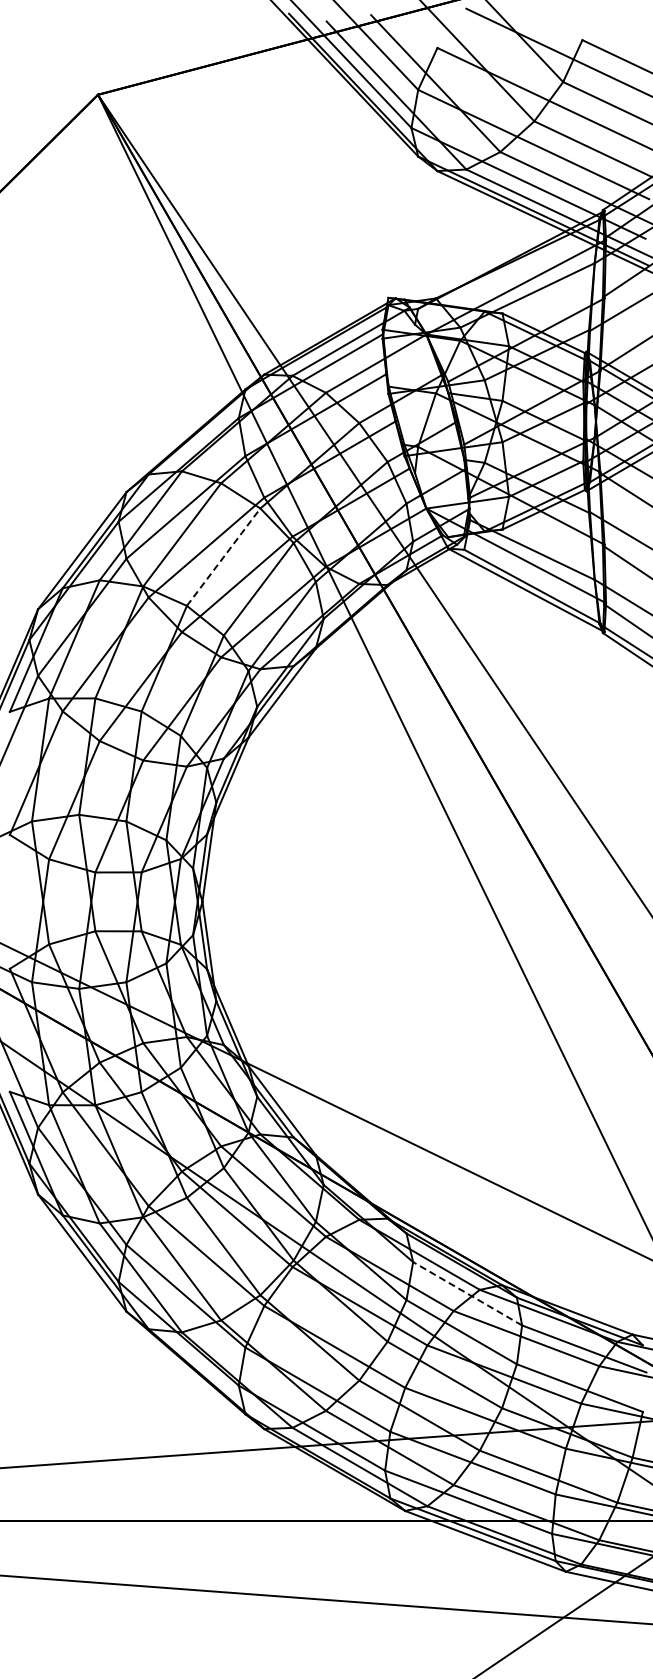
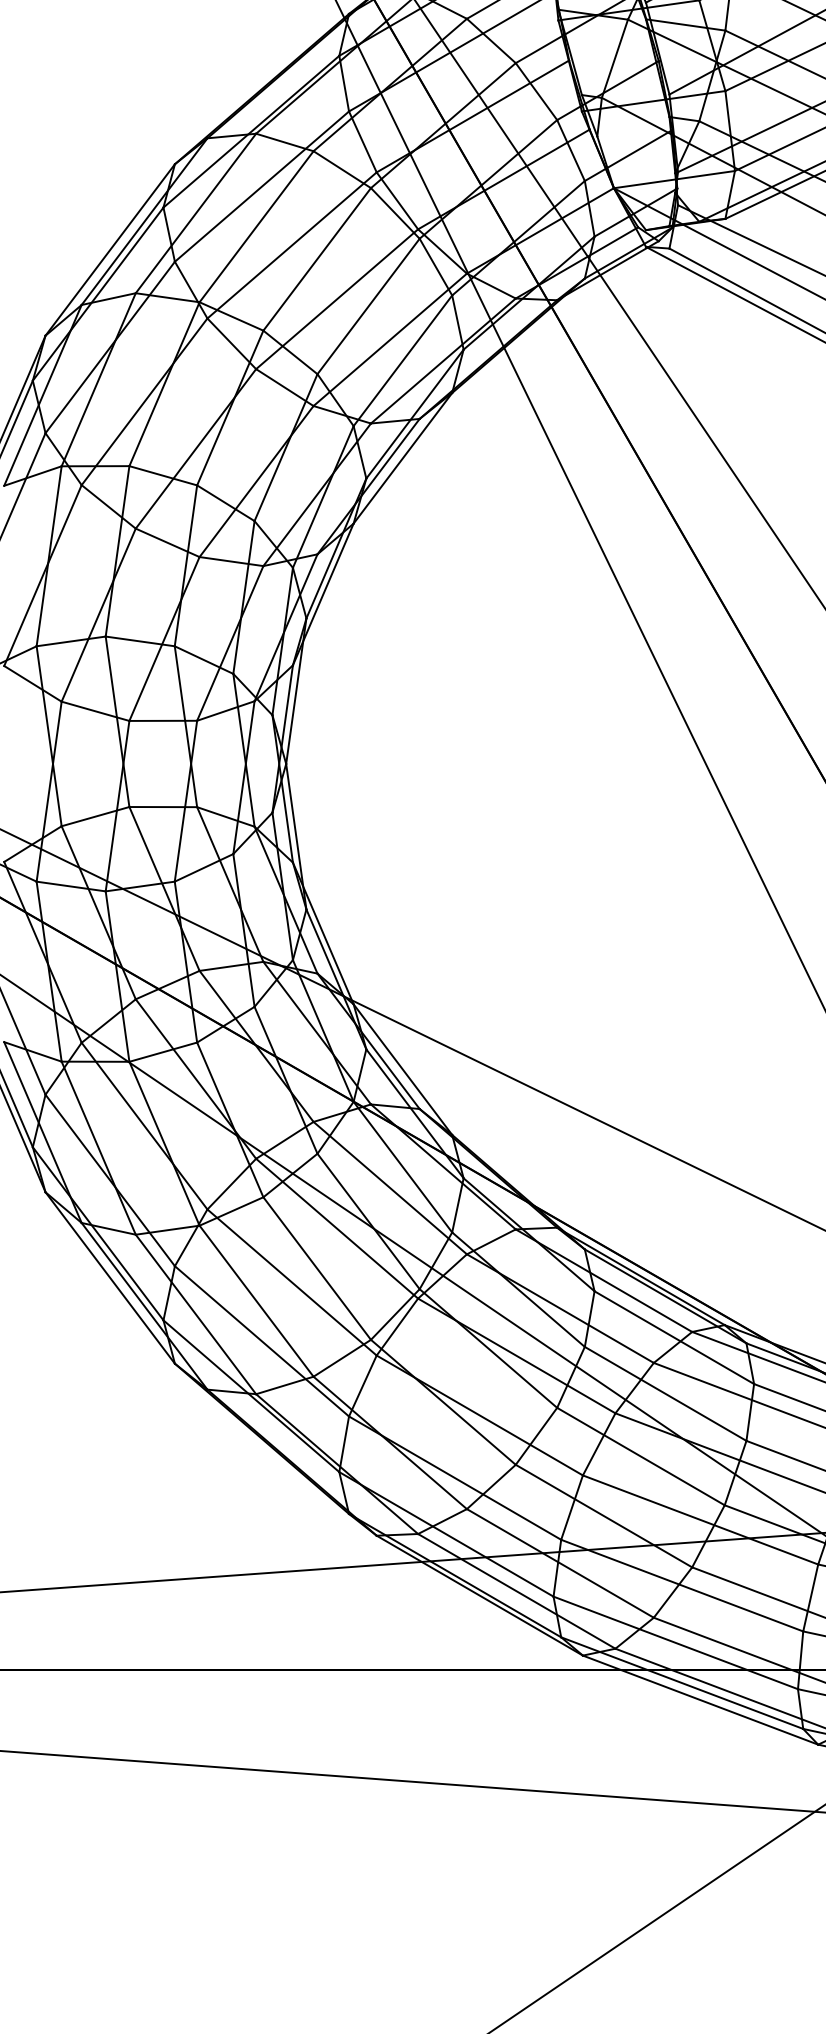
line: (223, 556) -> (316, 258), dashed -> solid
line: (467, 1293) -> (674, 1337), dashed -> solid

